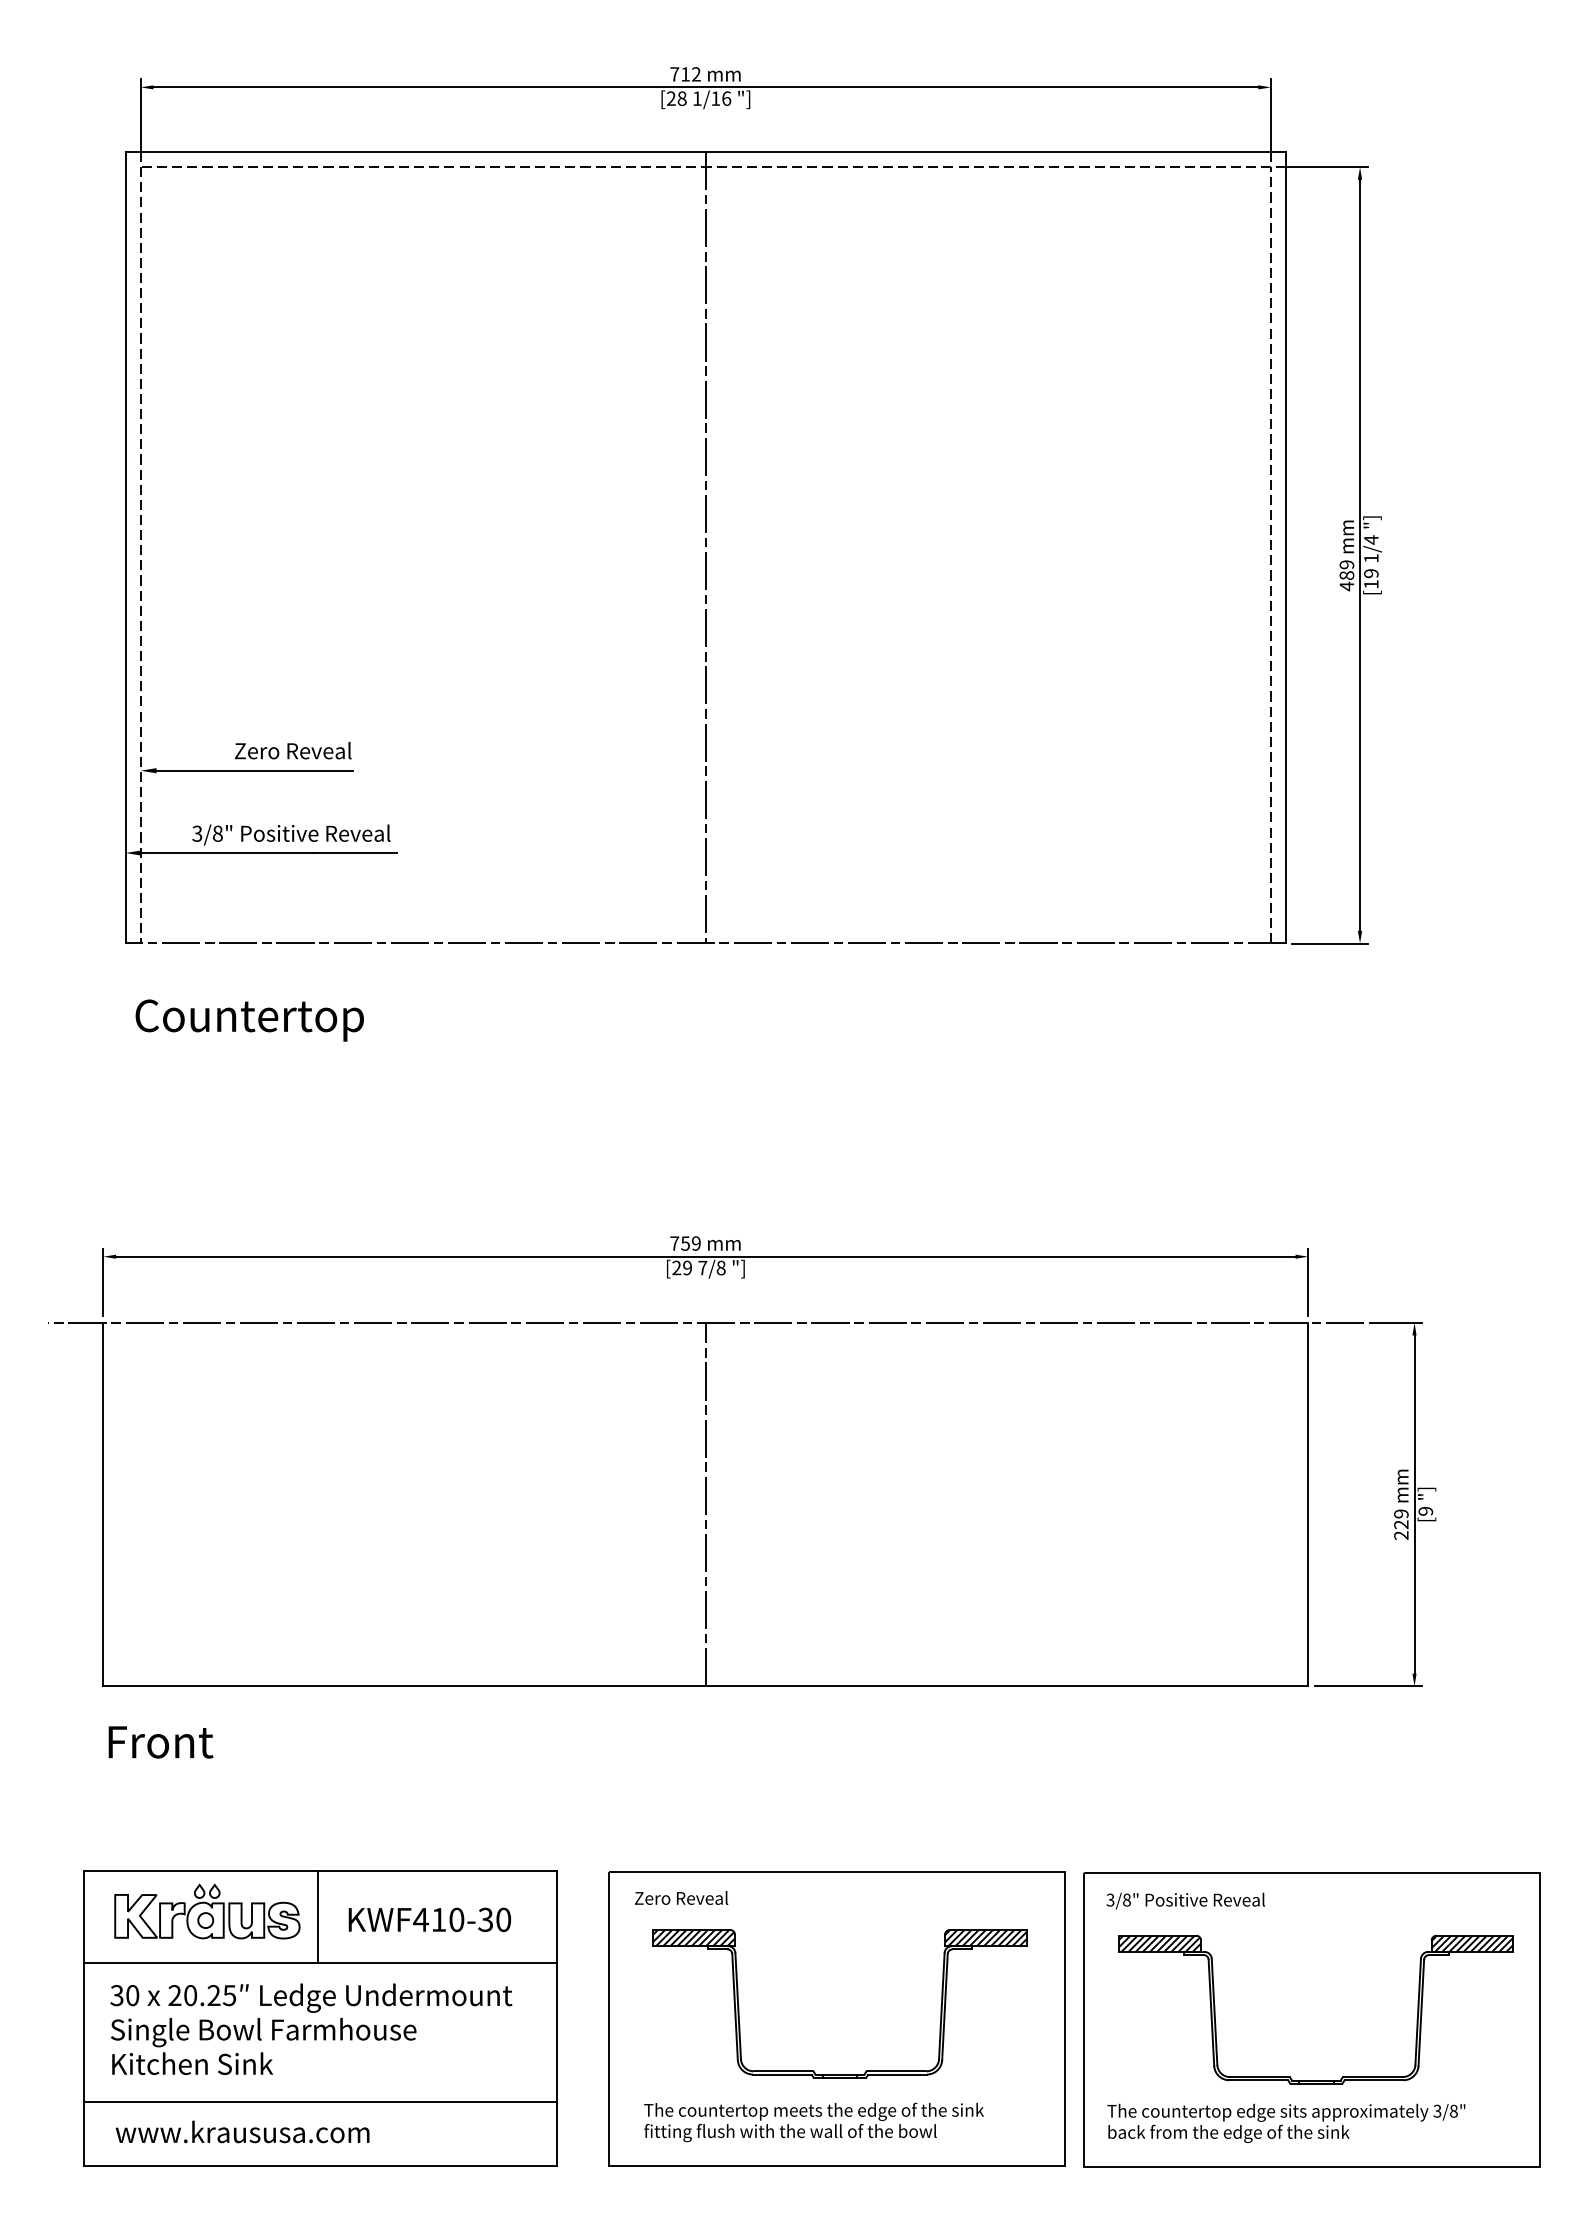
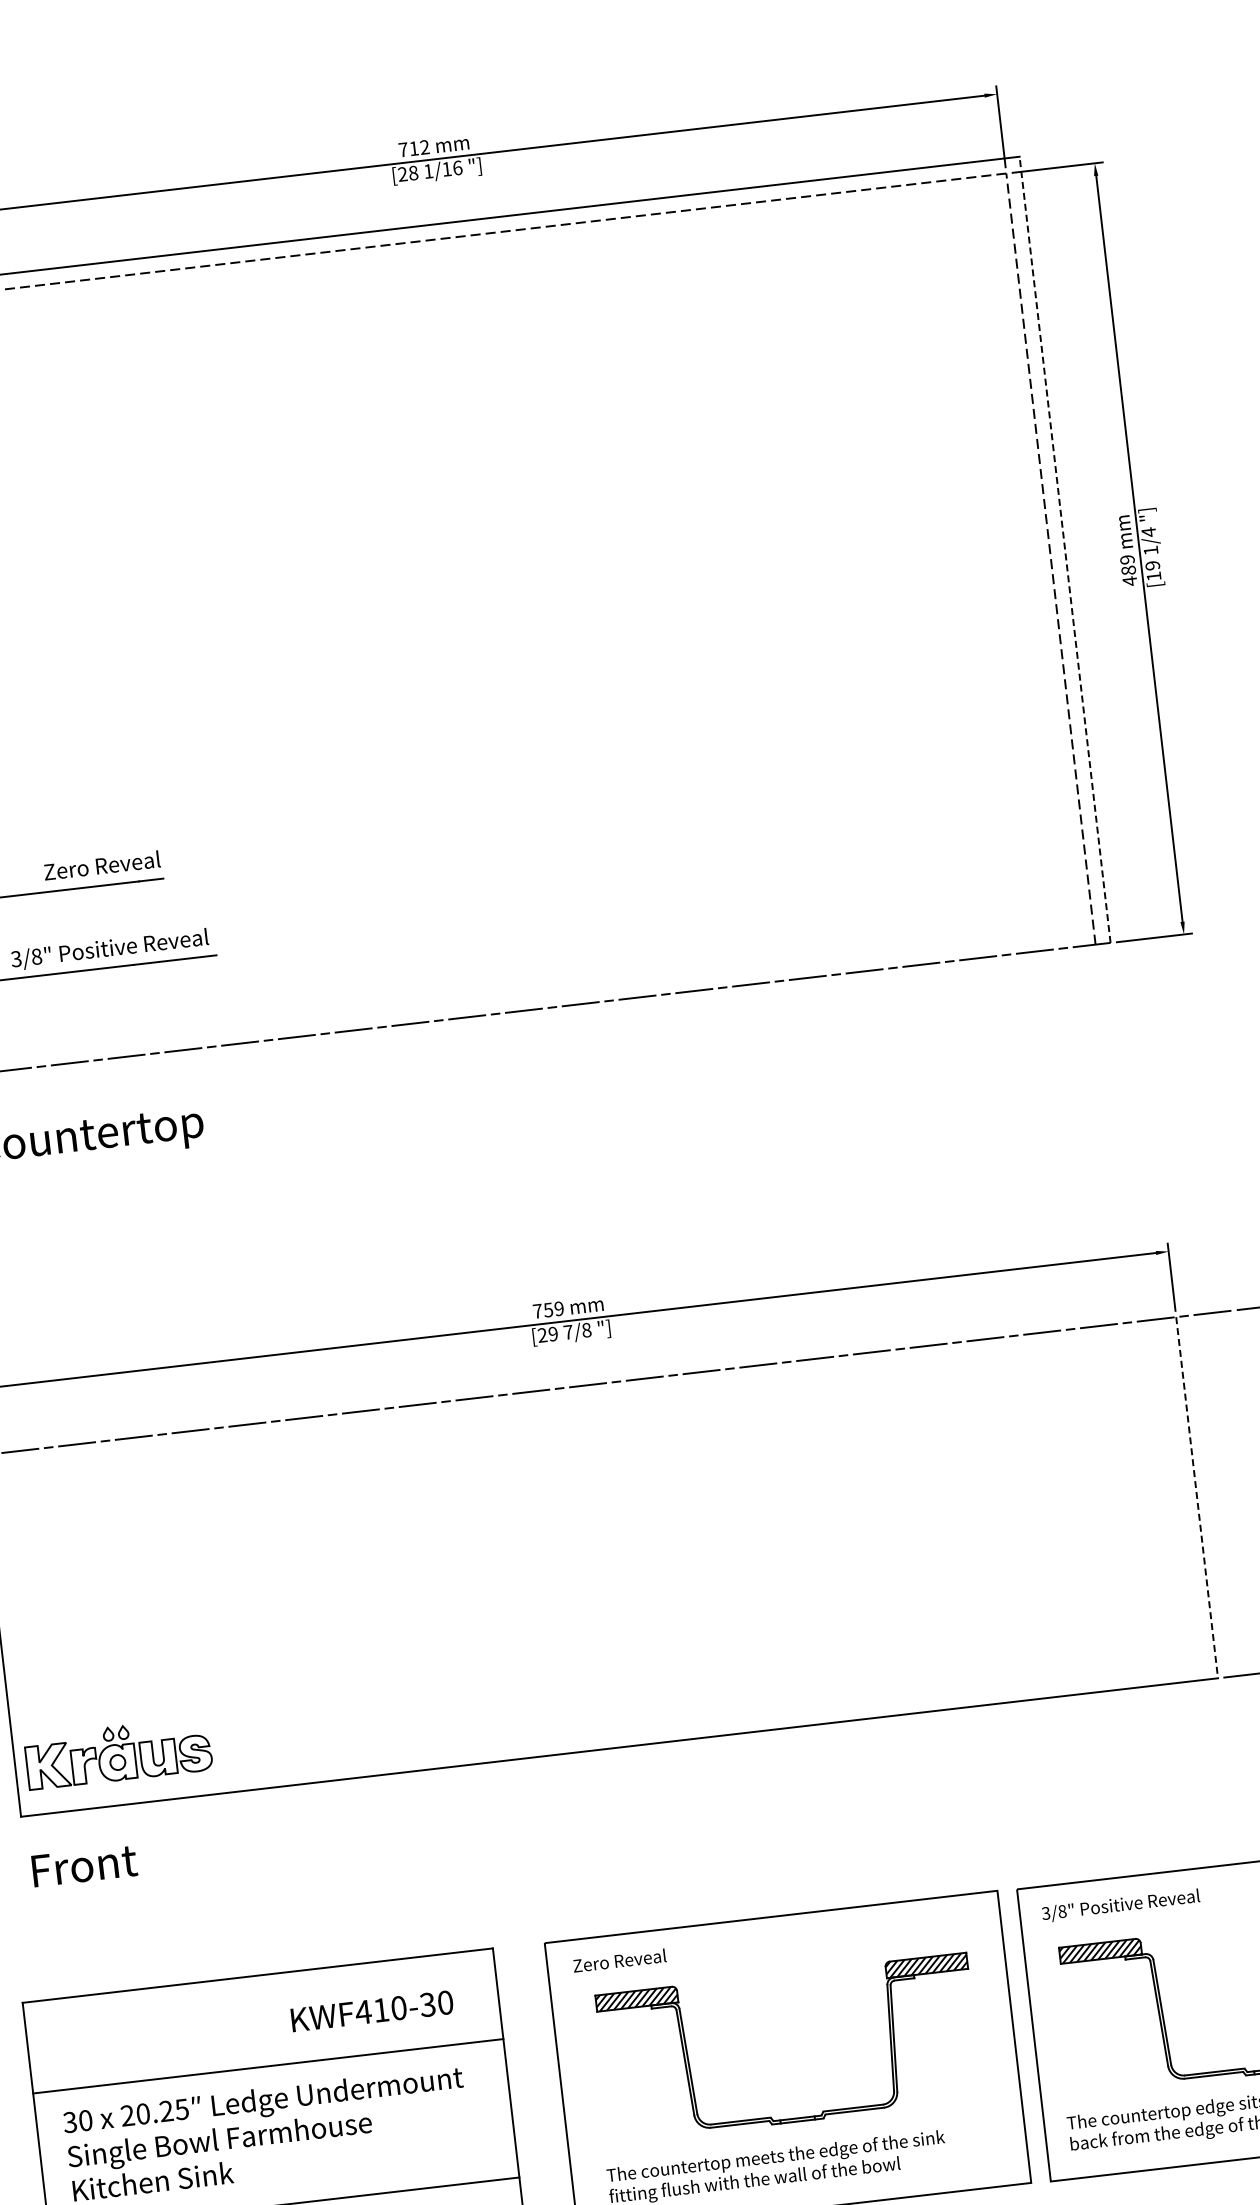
line: (705, 547) -> (488, 616), removed
line: (1286, 547) -> (1065, 549), solid -> dashed
line: (705, 1504) -> (598, 1566), removed
line: (1308, 1504) -> (1197, 1497), solid -> dashed
part: (207, 1911) -> (118, 1753), moved
line: (317, 1916) -> (260, 2020), removed

